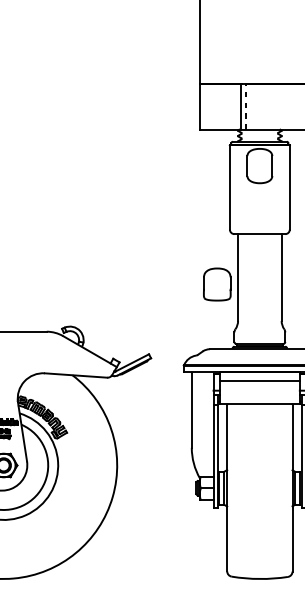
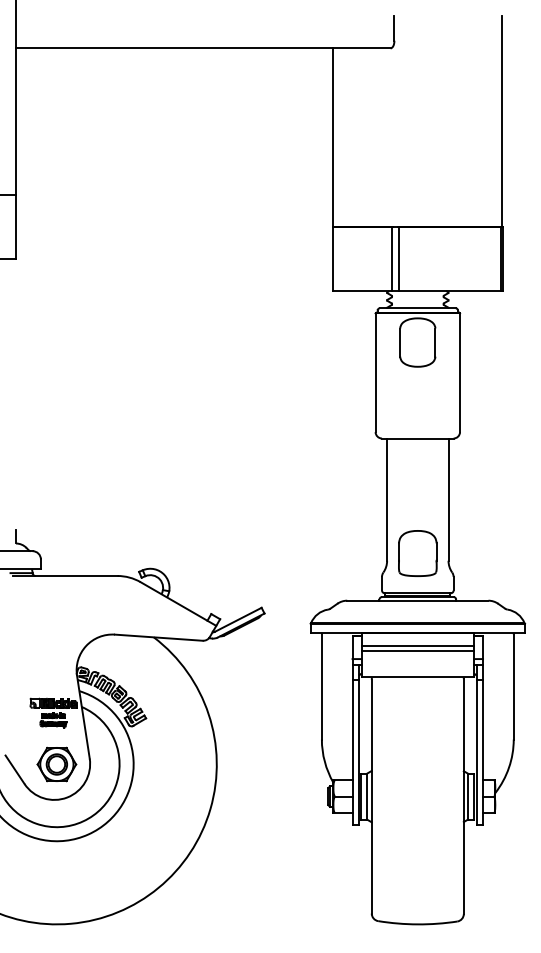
line: (246, 107) -> (398, 259), dashed -> solid
part: (217, 284) -> (417, 553), moved
line: (259, 385) -> (417, 651), added

